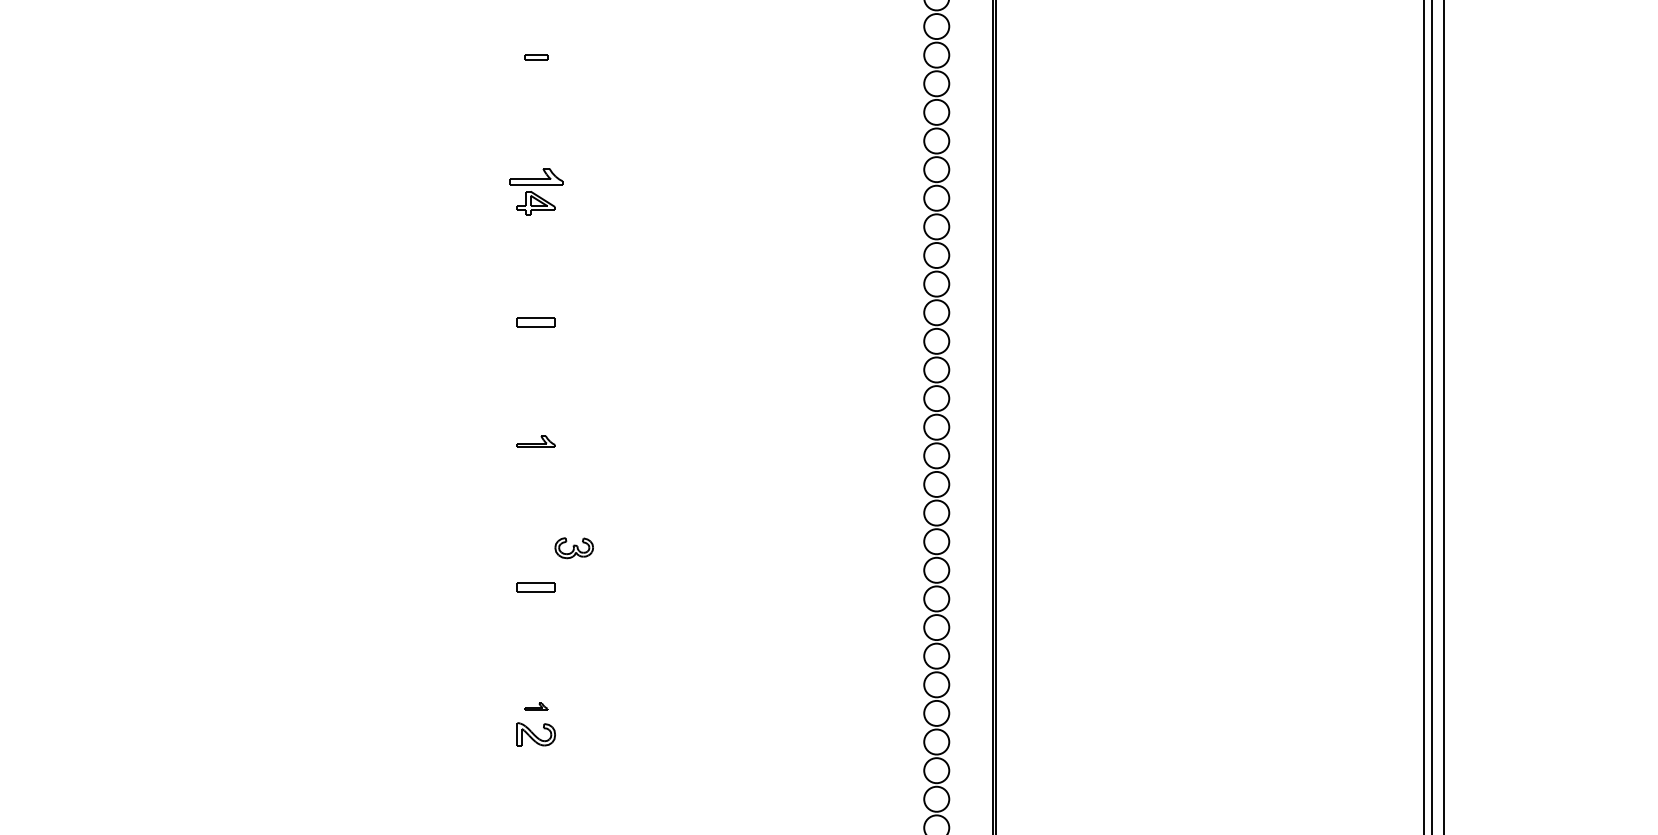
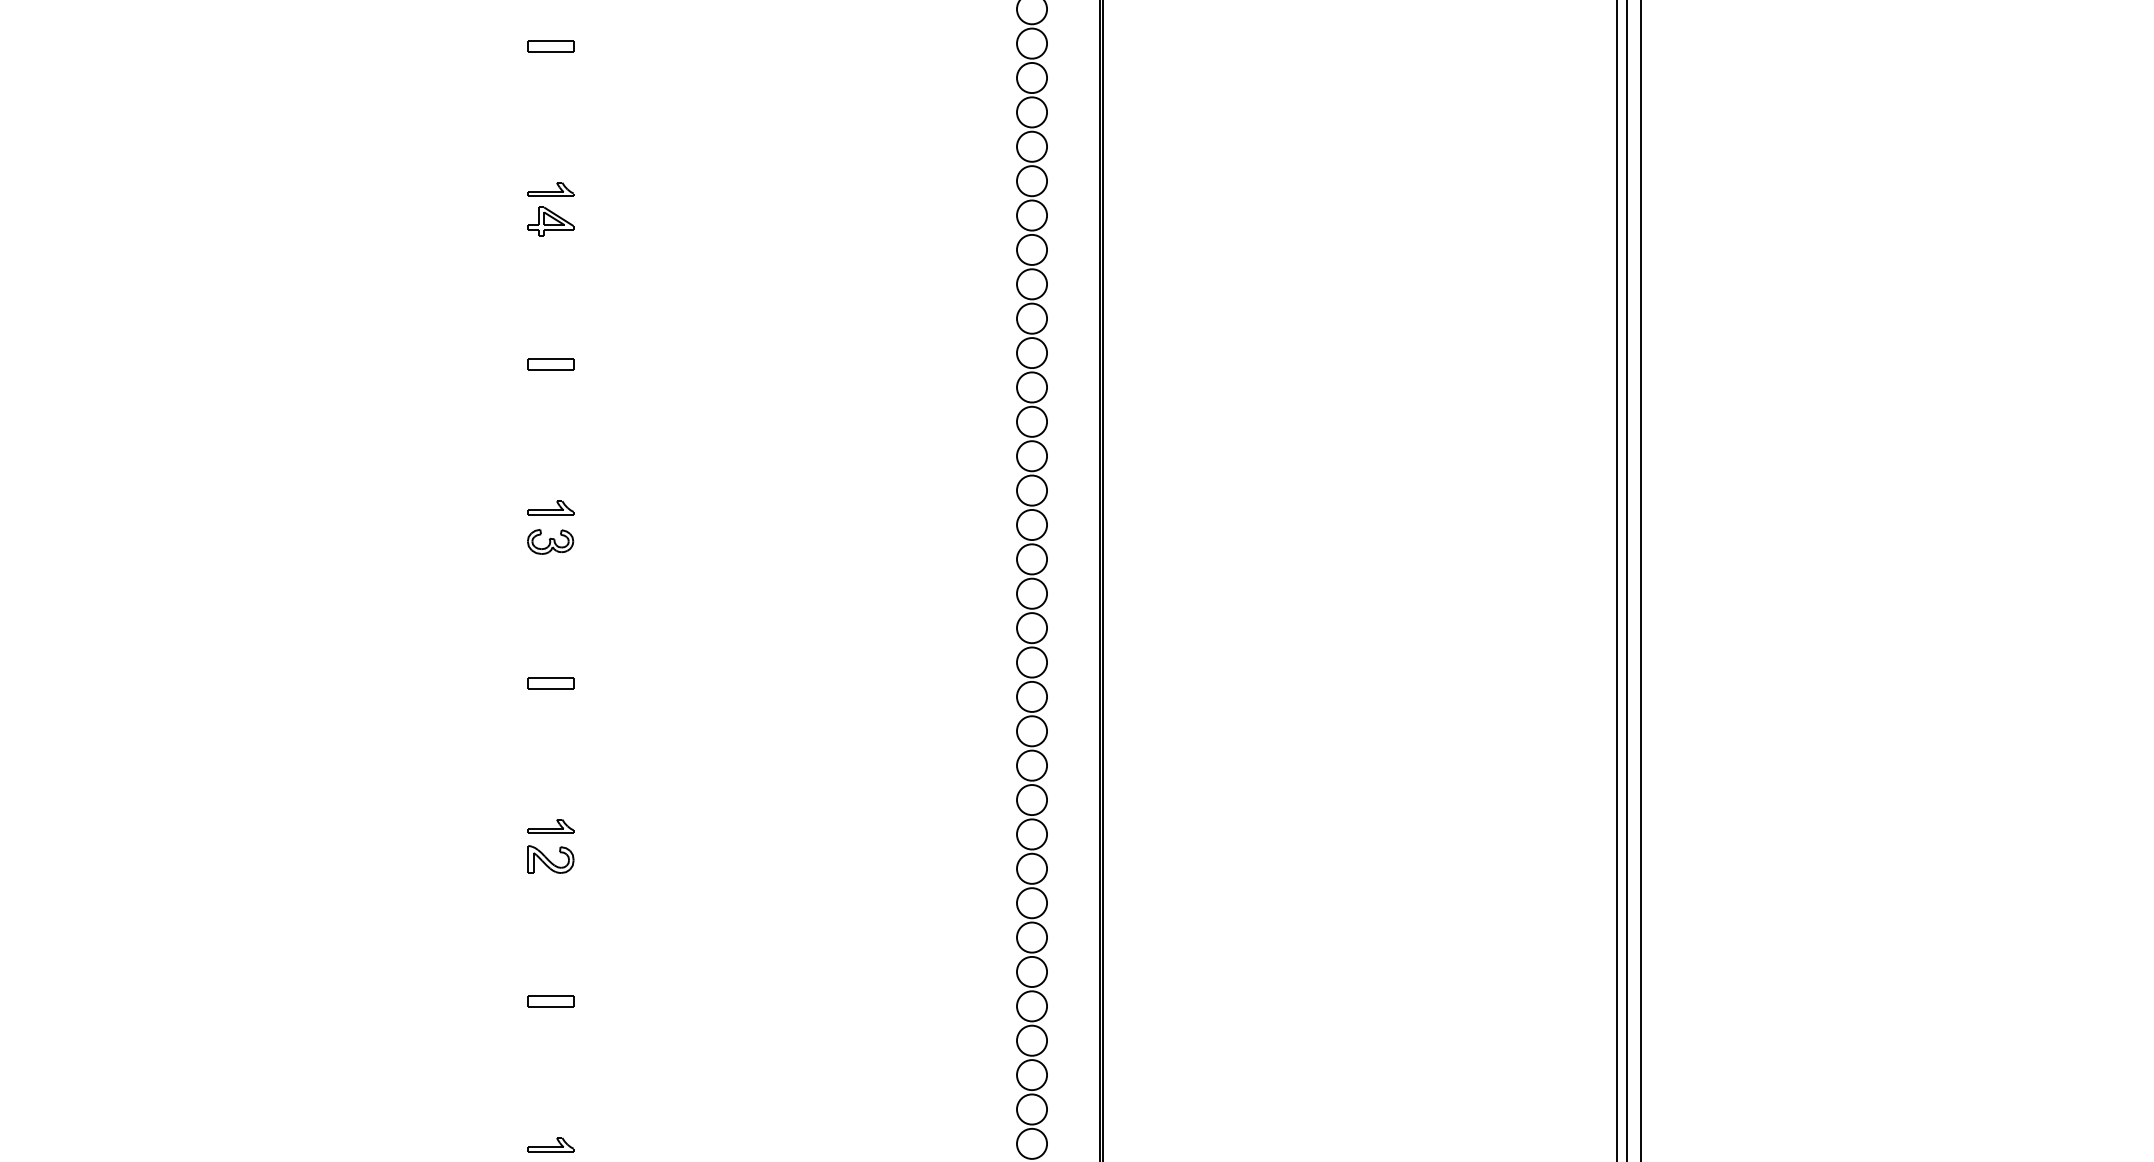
part: (535, 57) -> (550, 46), size x1.67
part: (535, 176) -> (550, 189), size x0.71
part: (574, 547) -> (550, 541), moved
part: (535, 706) -> (550, 826), size x1.67

